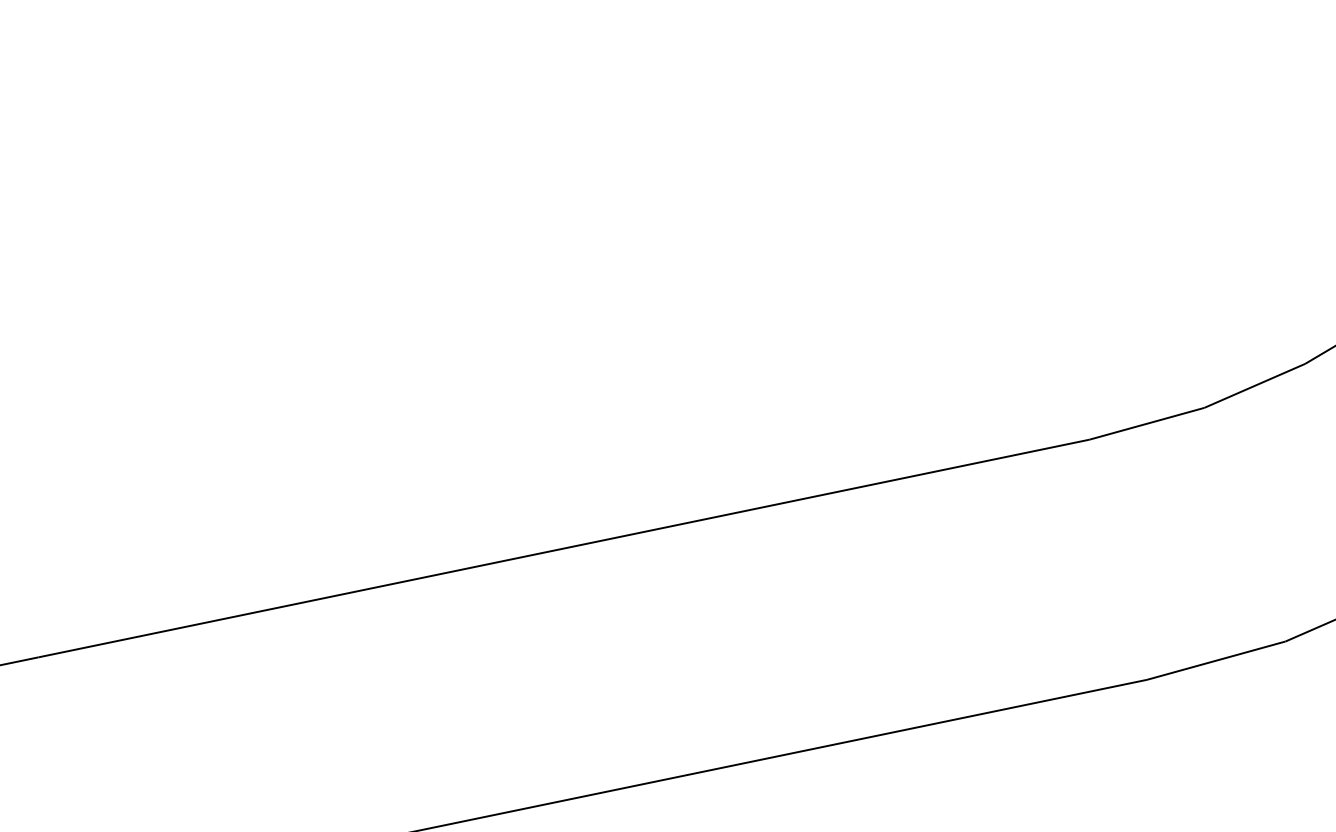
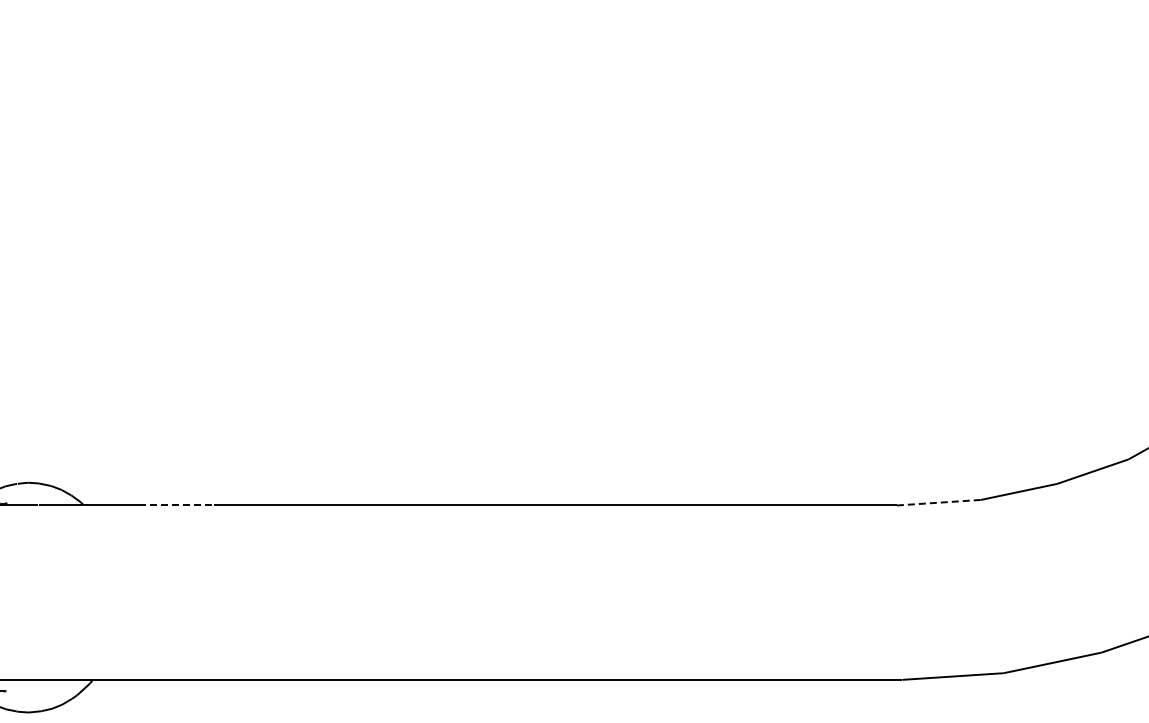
line: (1147, 423) -> (939, 502), solid -> dashed
line: (90, 646) -> (176, 505), solid -> dashed

